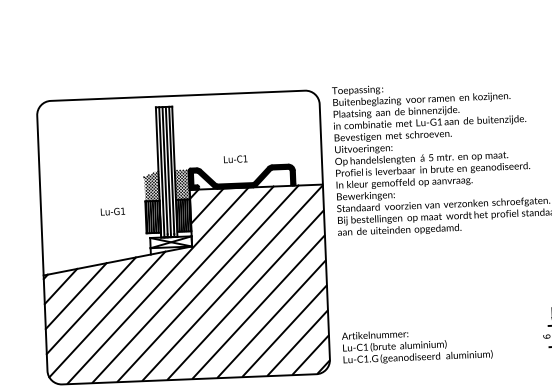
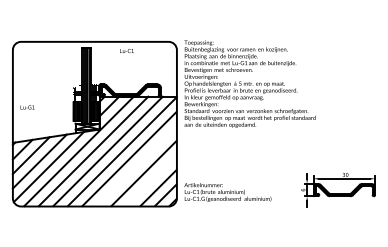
text: (234, 158) -> (126, 50), moved
text: (112, 211) -> (27, 107), moved
line: (258, 307) -> (136, 166), removed
line: (284, 330) -> (151, 180), removed

